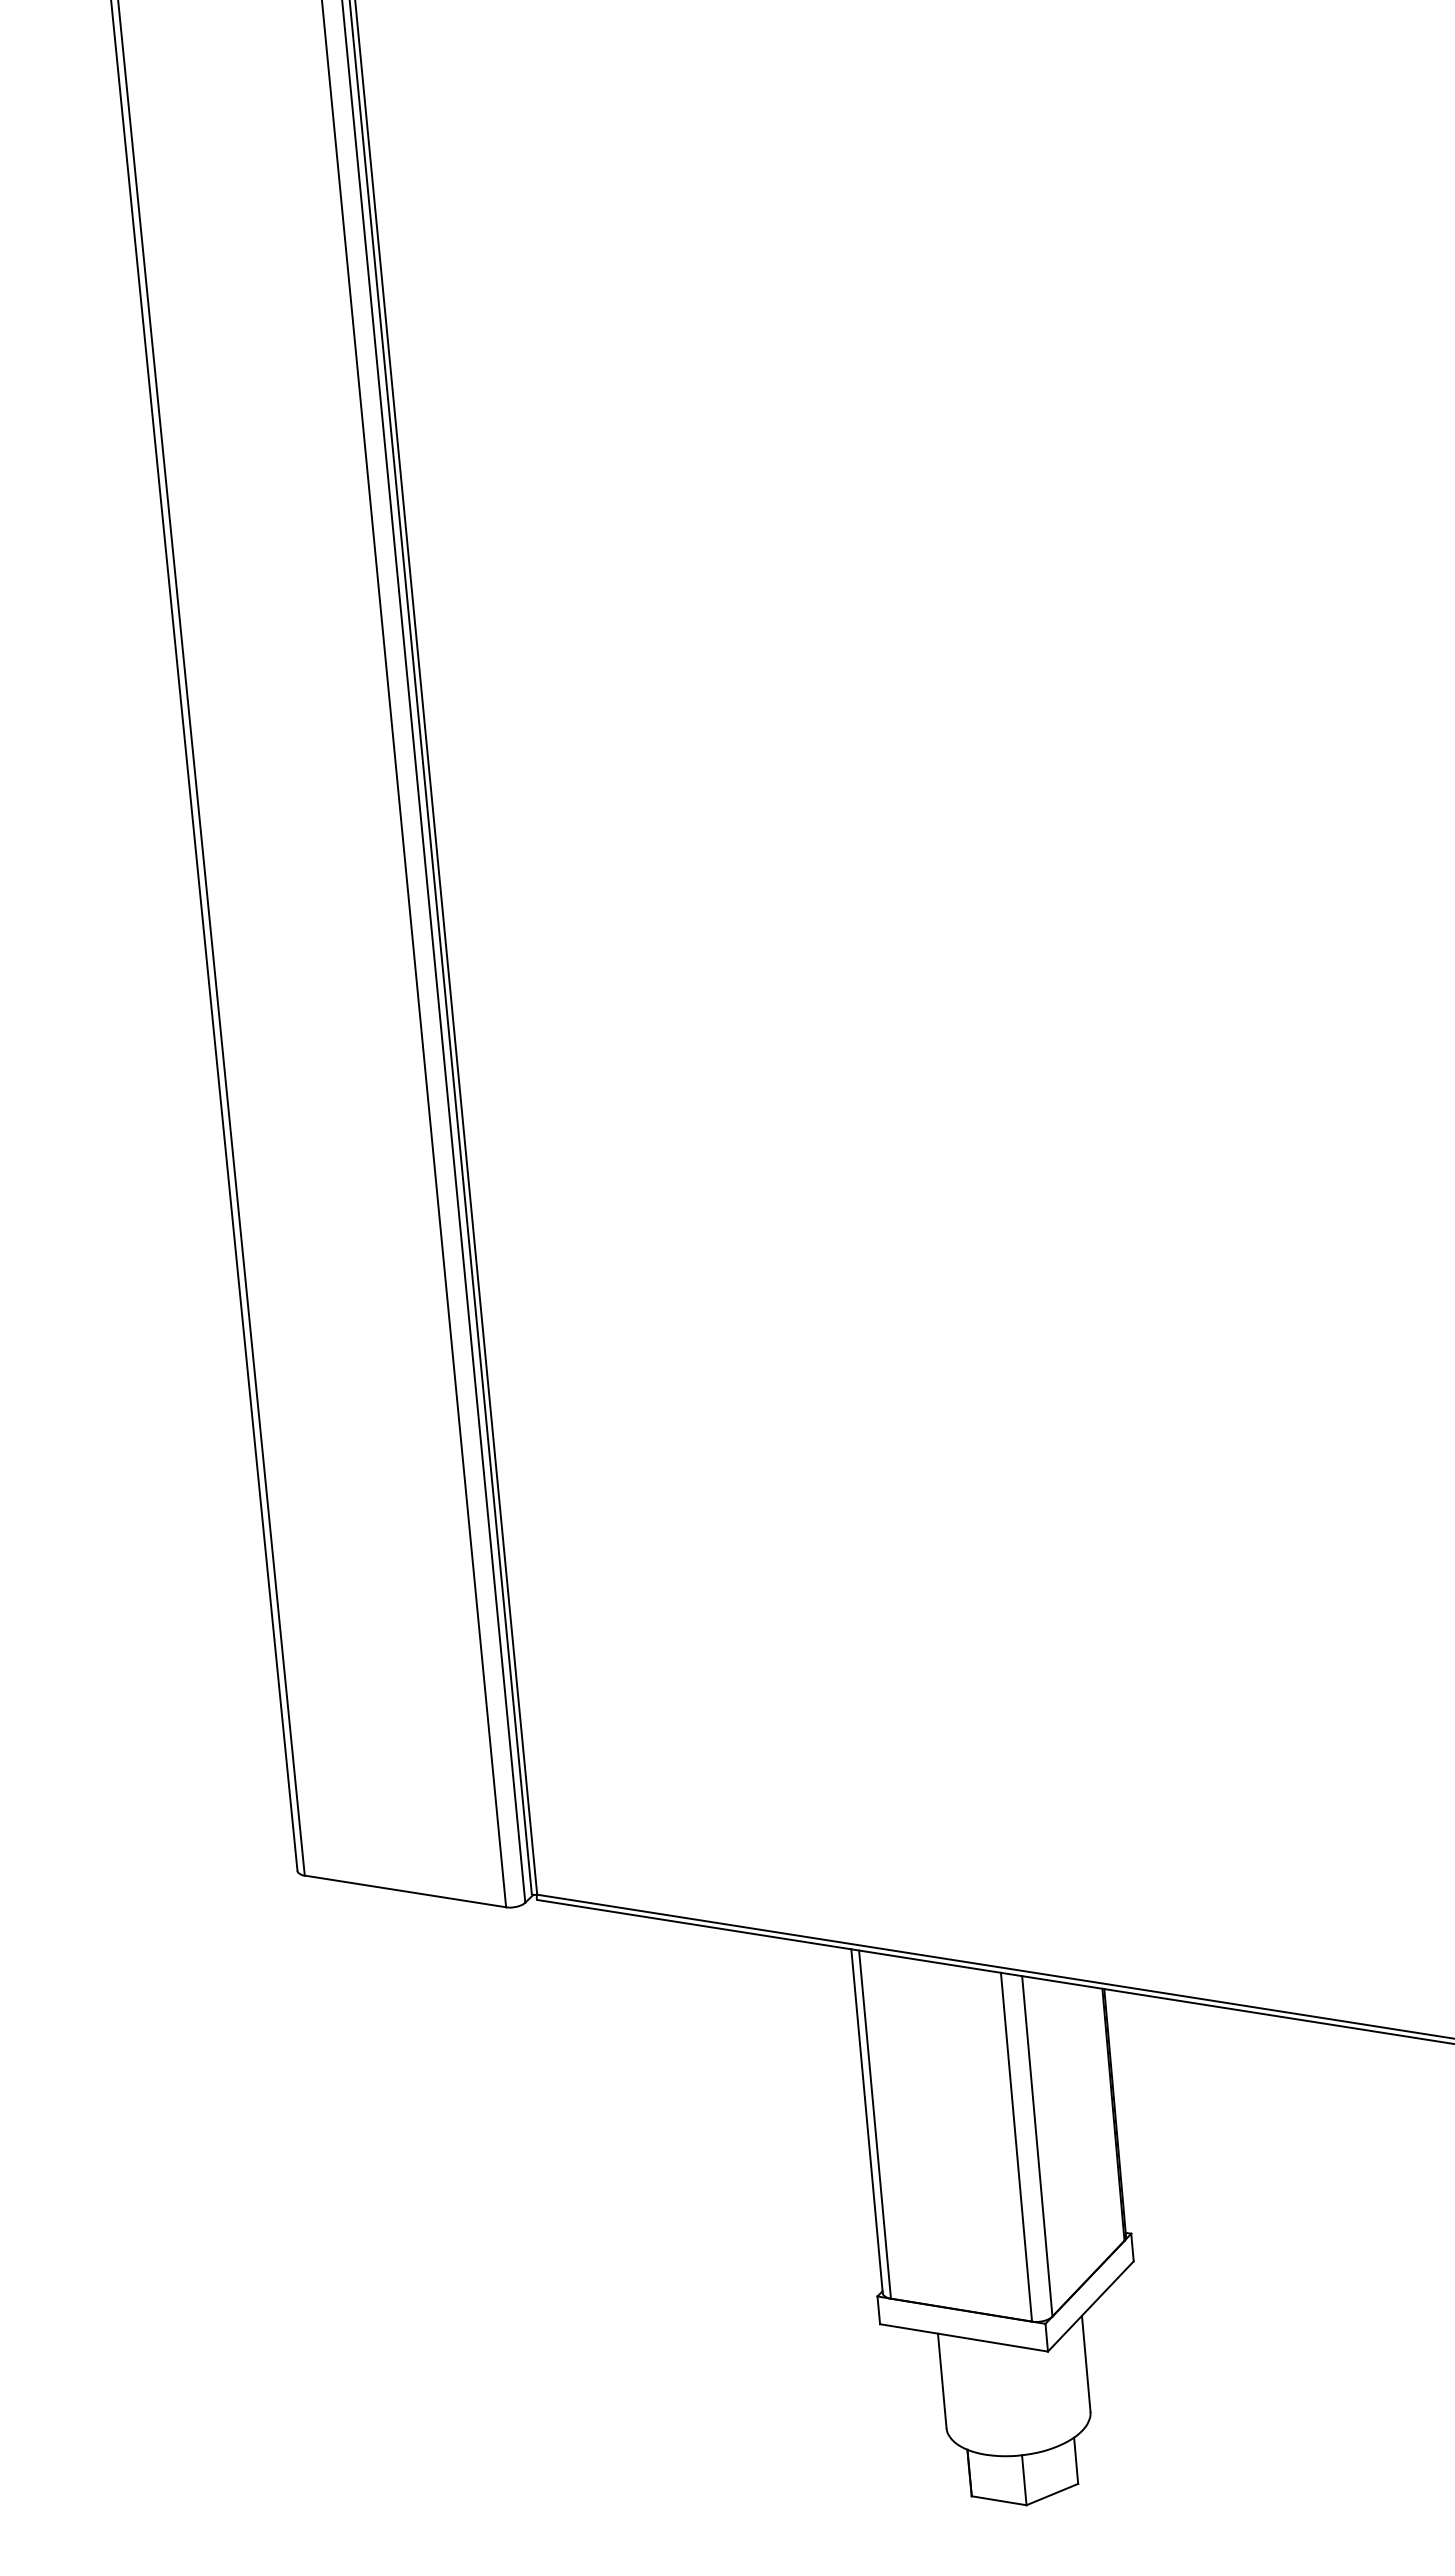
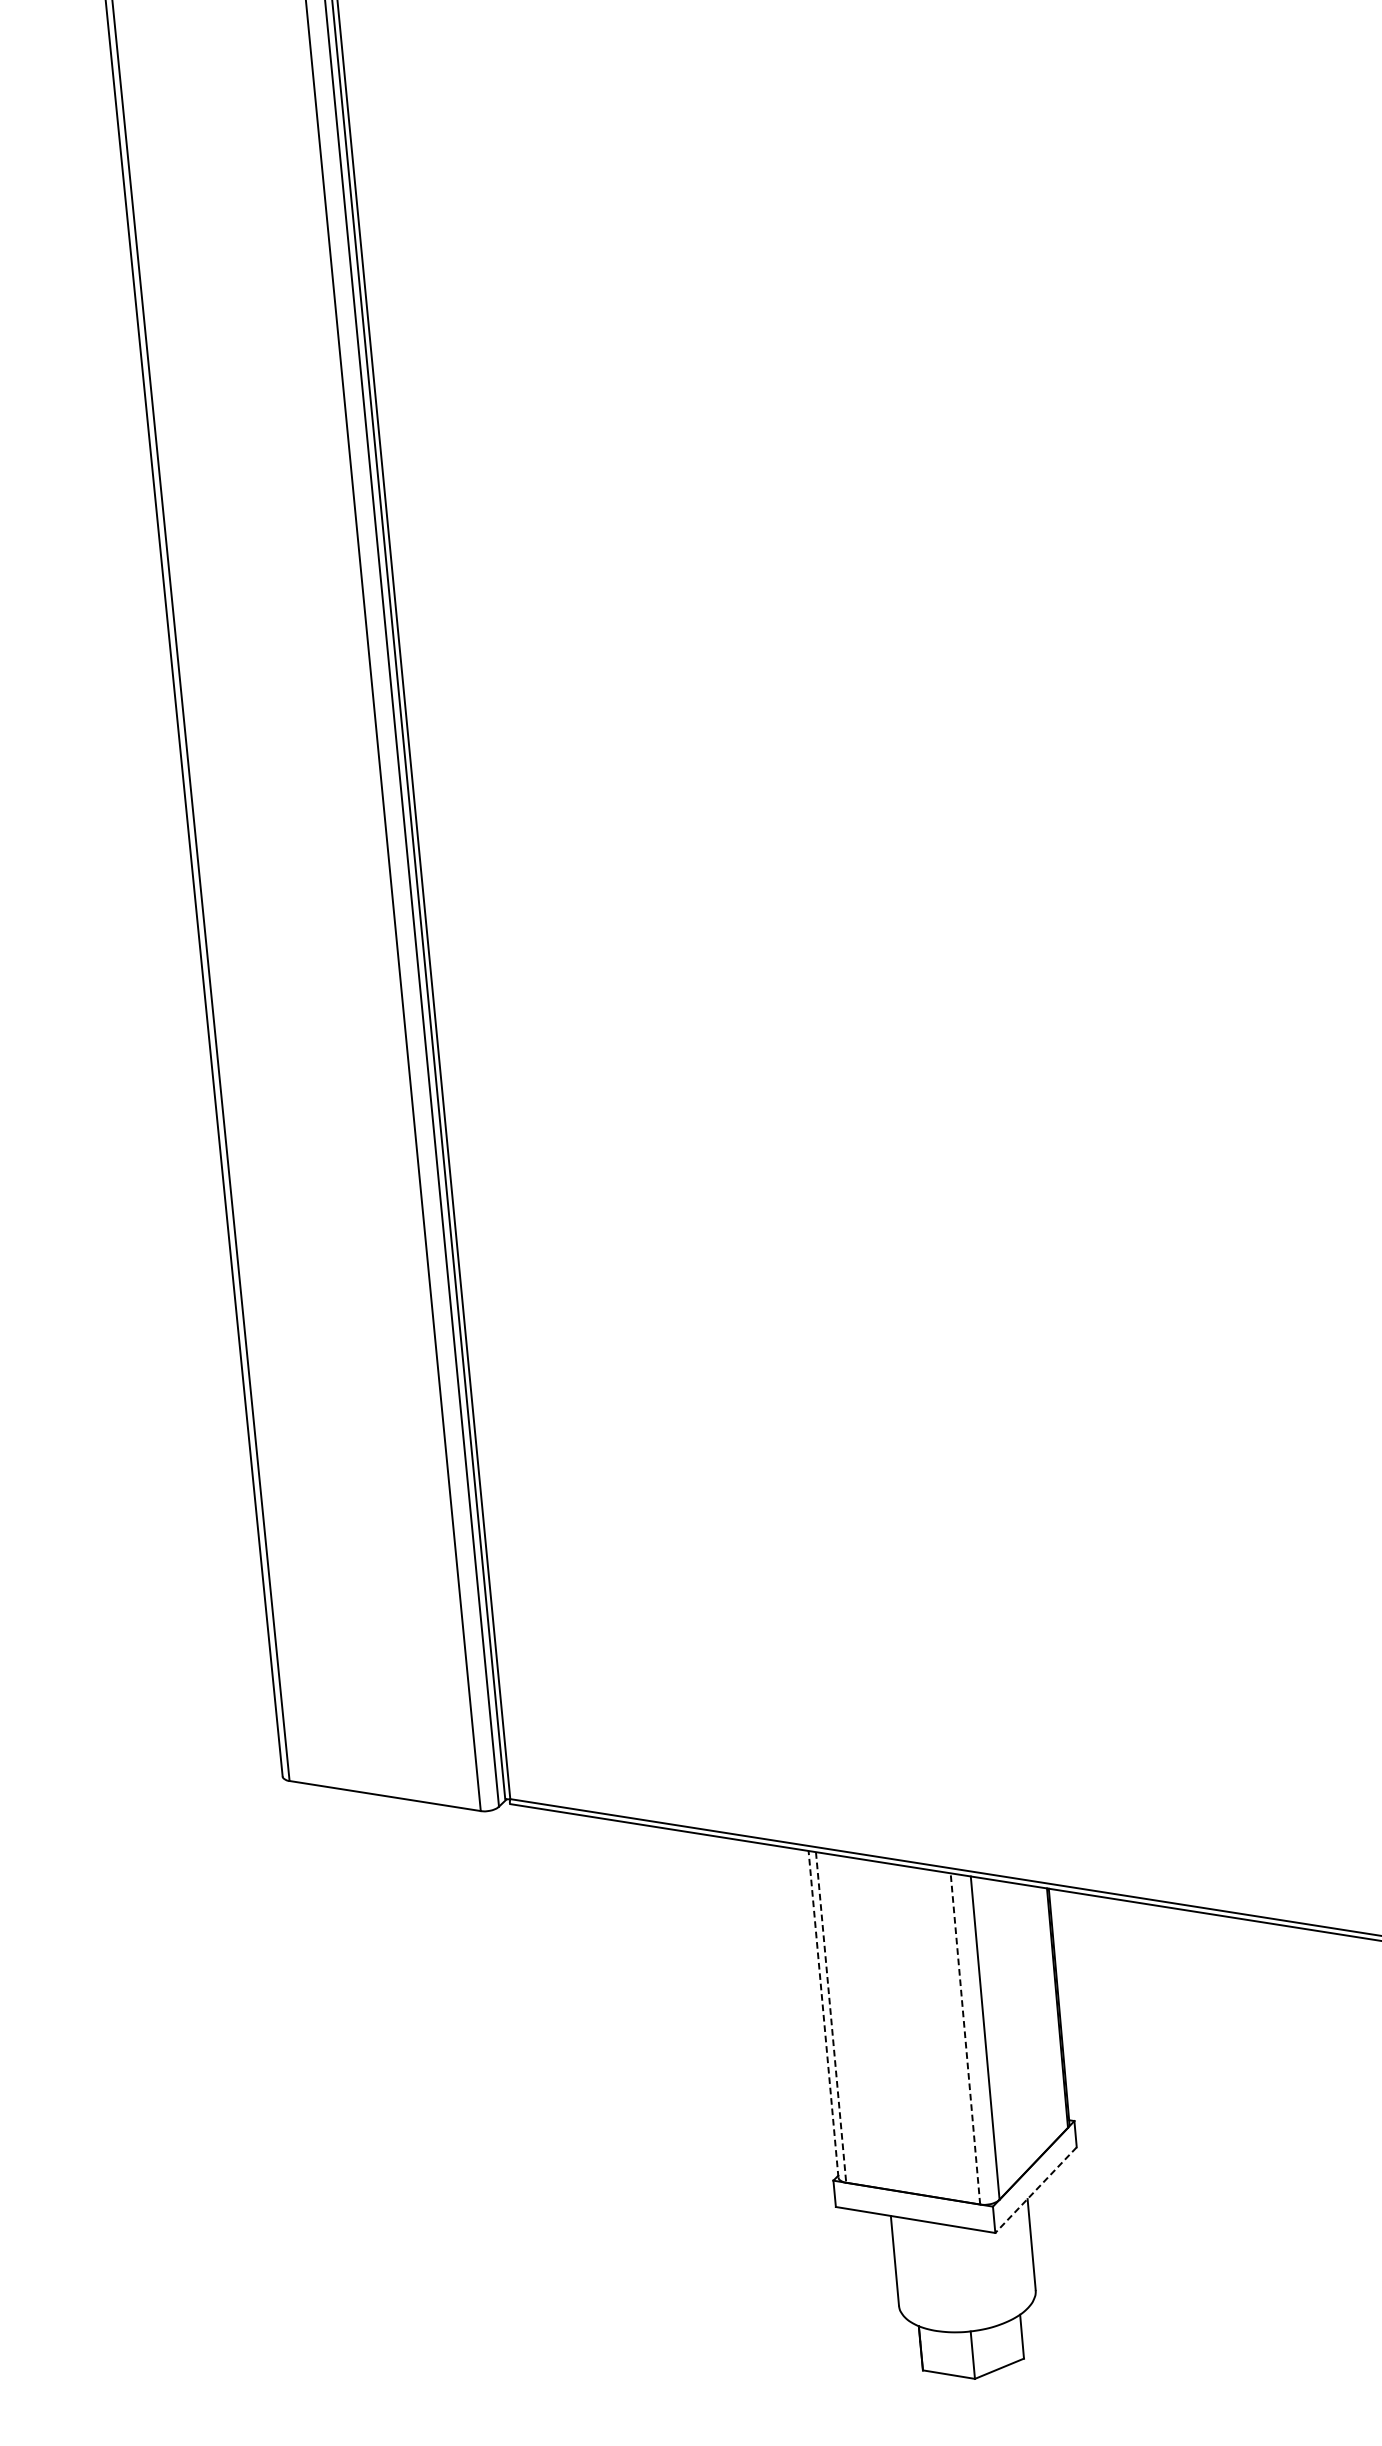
line: (867, 2121) -> (823, 2014), solid -> dashed
line: (875, 2124) -> (831, 2017), solid -> dashed
line: (1016, 2146) -> (965, 2038), solid -> dashed
line: (1090, 2306) -> (1035, 2190), solid -> dashed

